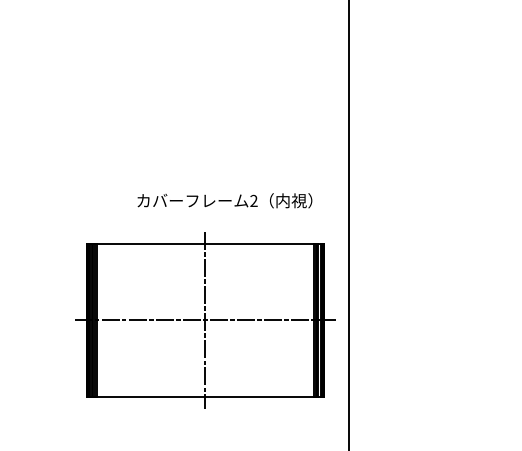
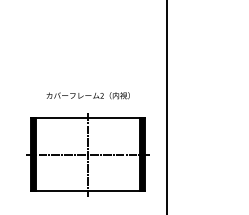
text: (223, 200) -> (87, 95), moved
part: (204, 319) -> (87, 154), moved

